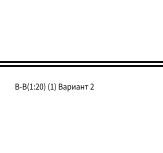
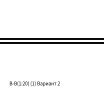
text: (54, 86) -> (34, 83), moved

